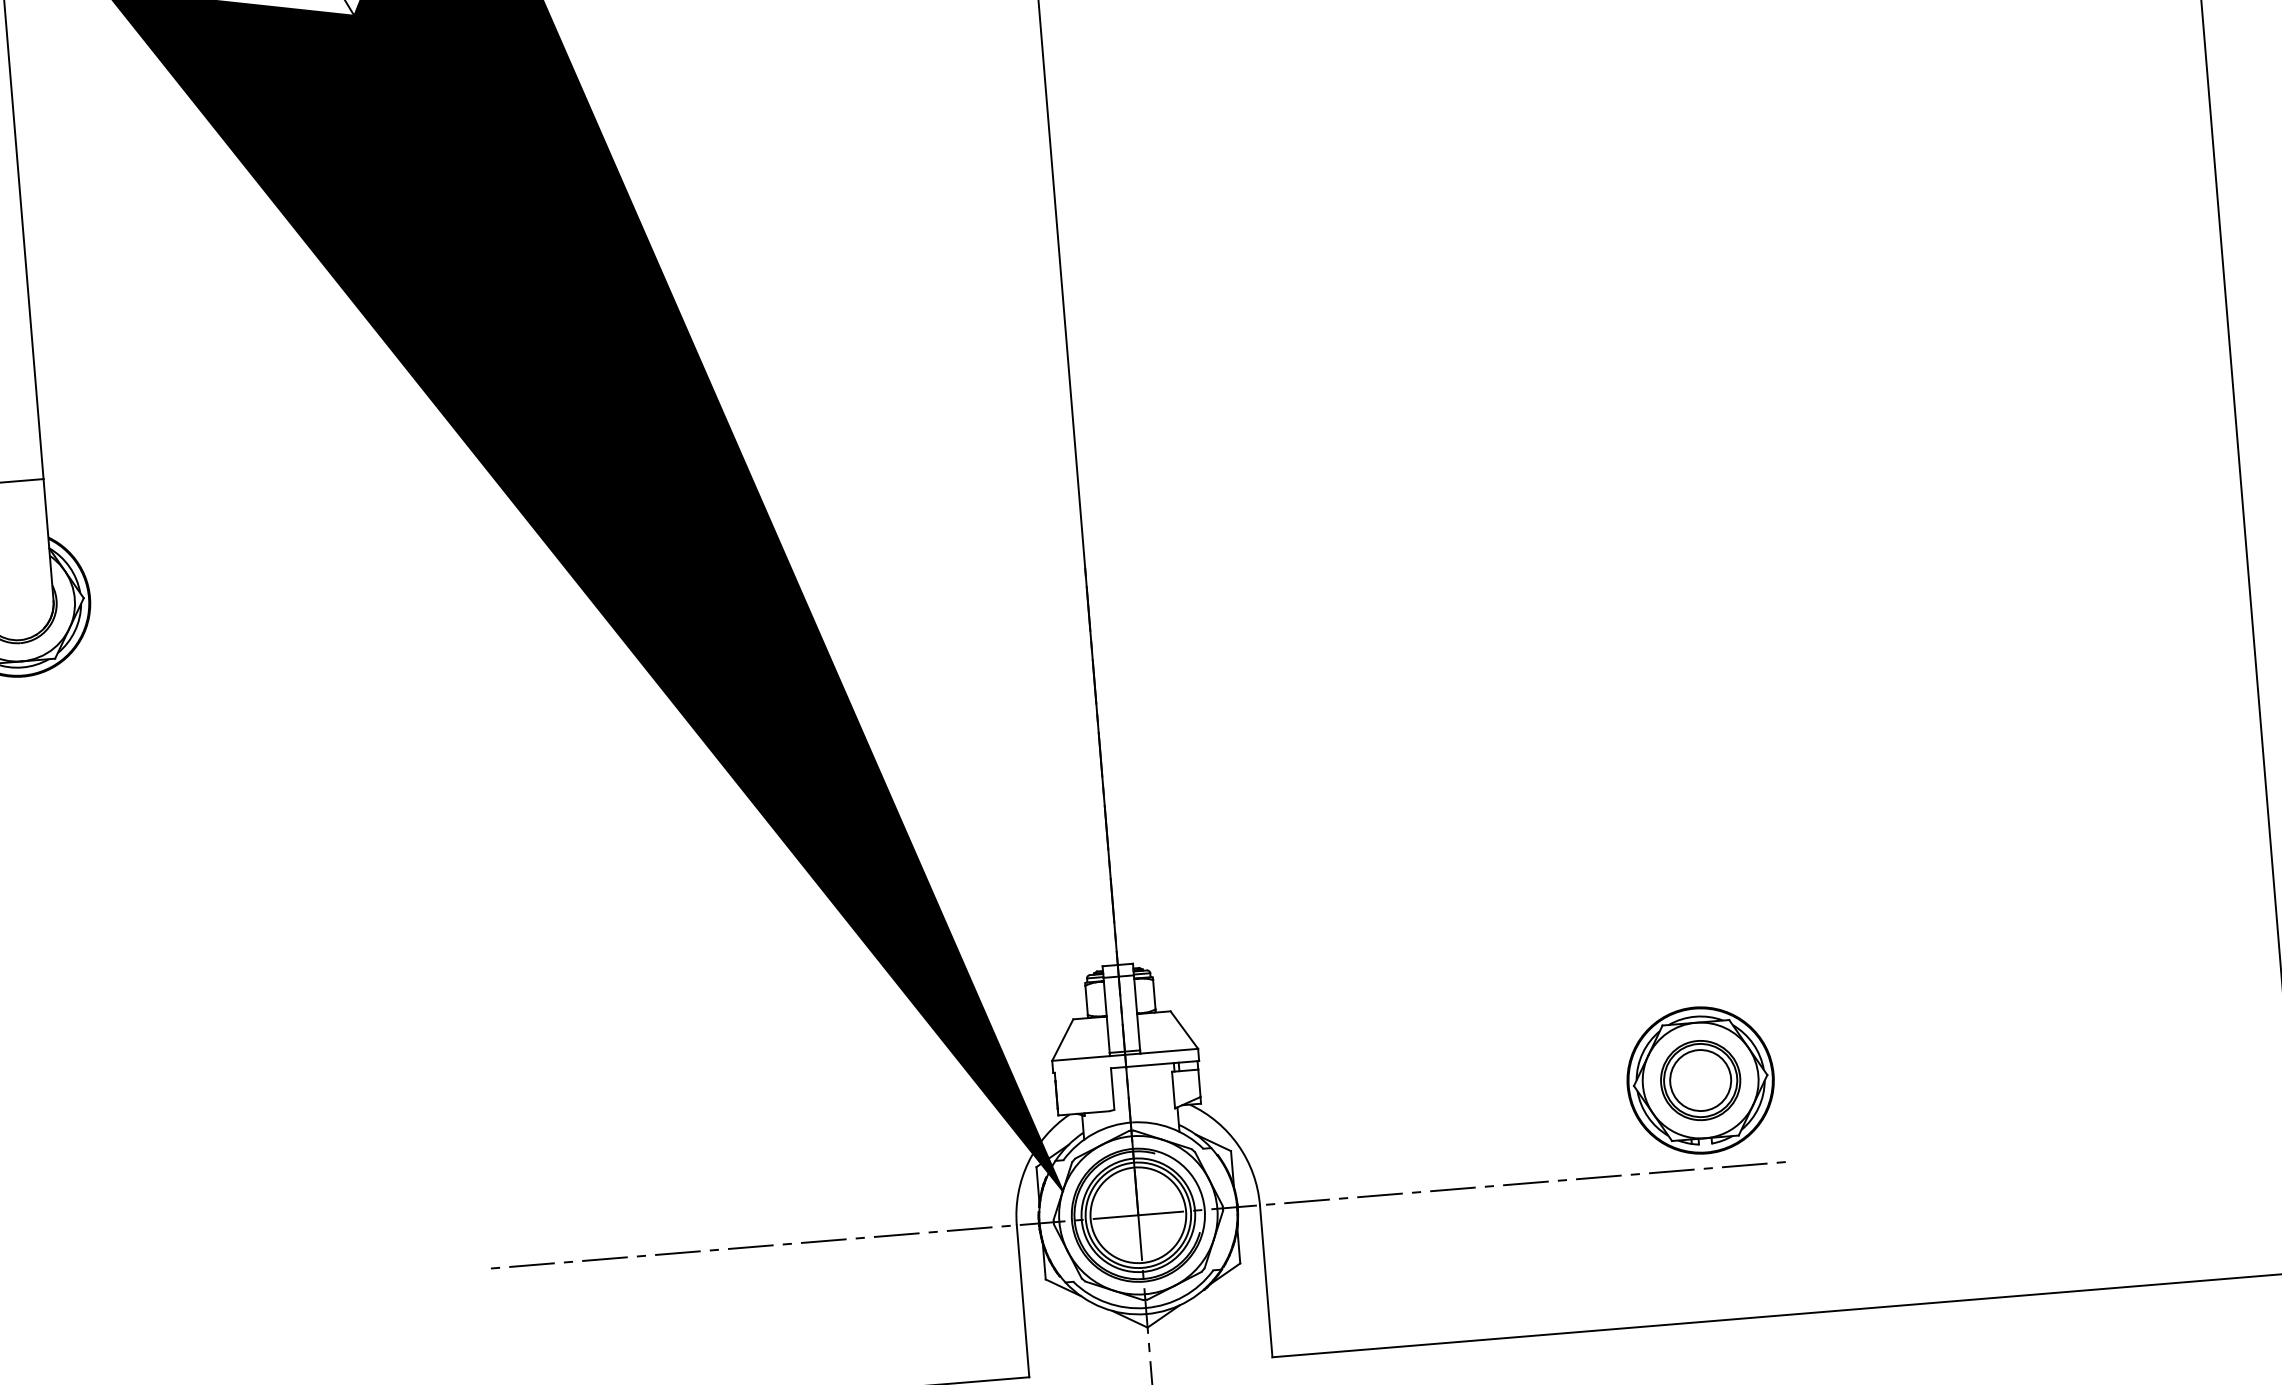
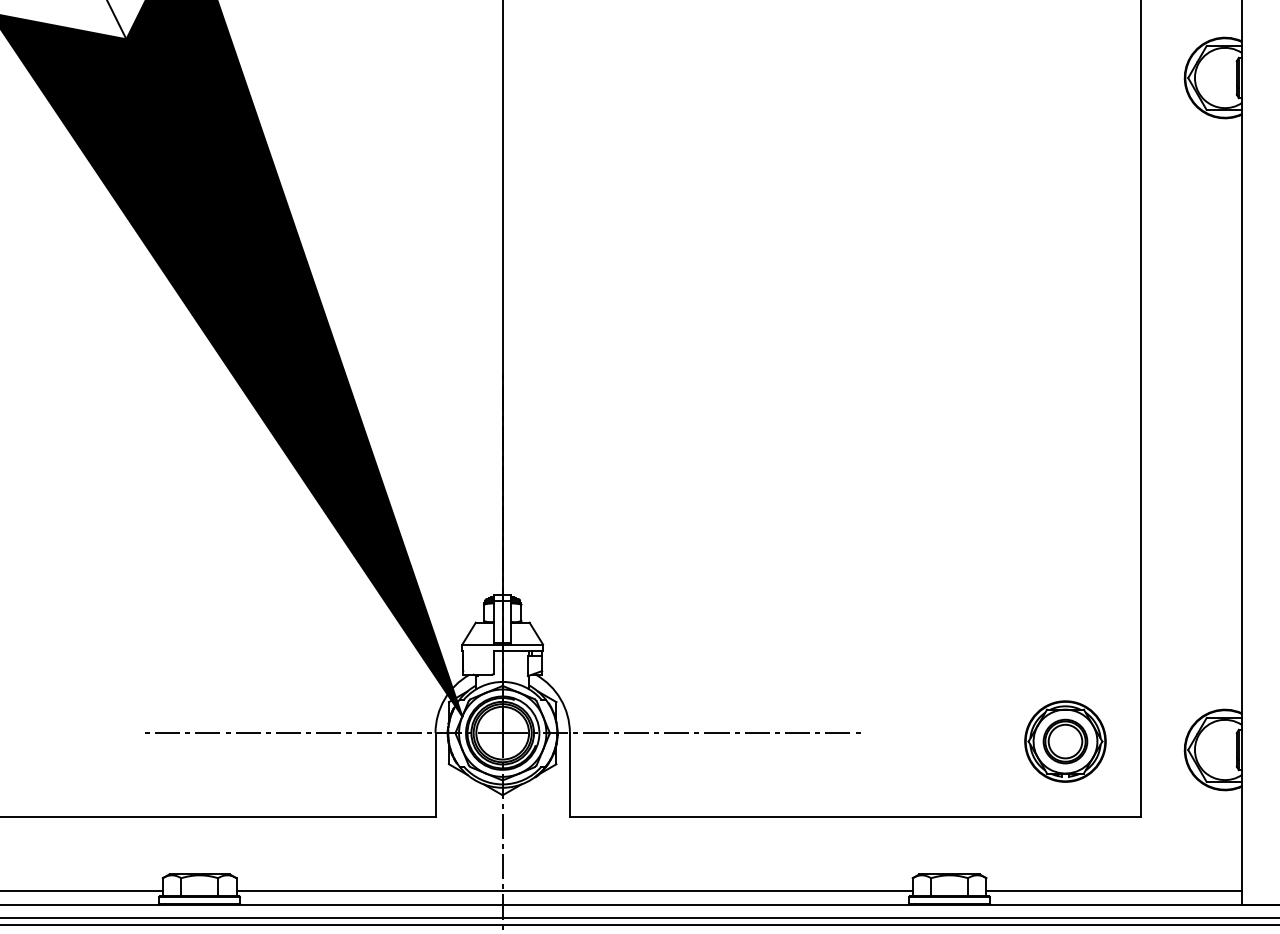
part: (1700, 1080) -> (1065, 741), moved

